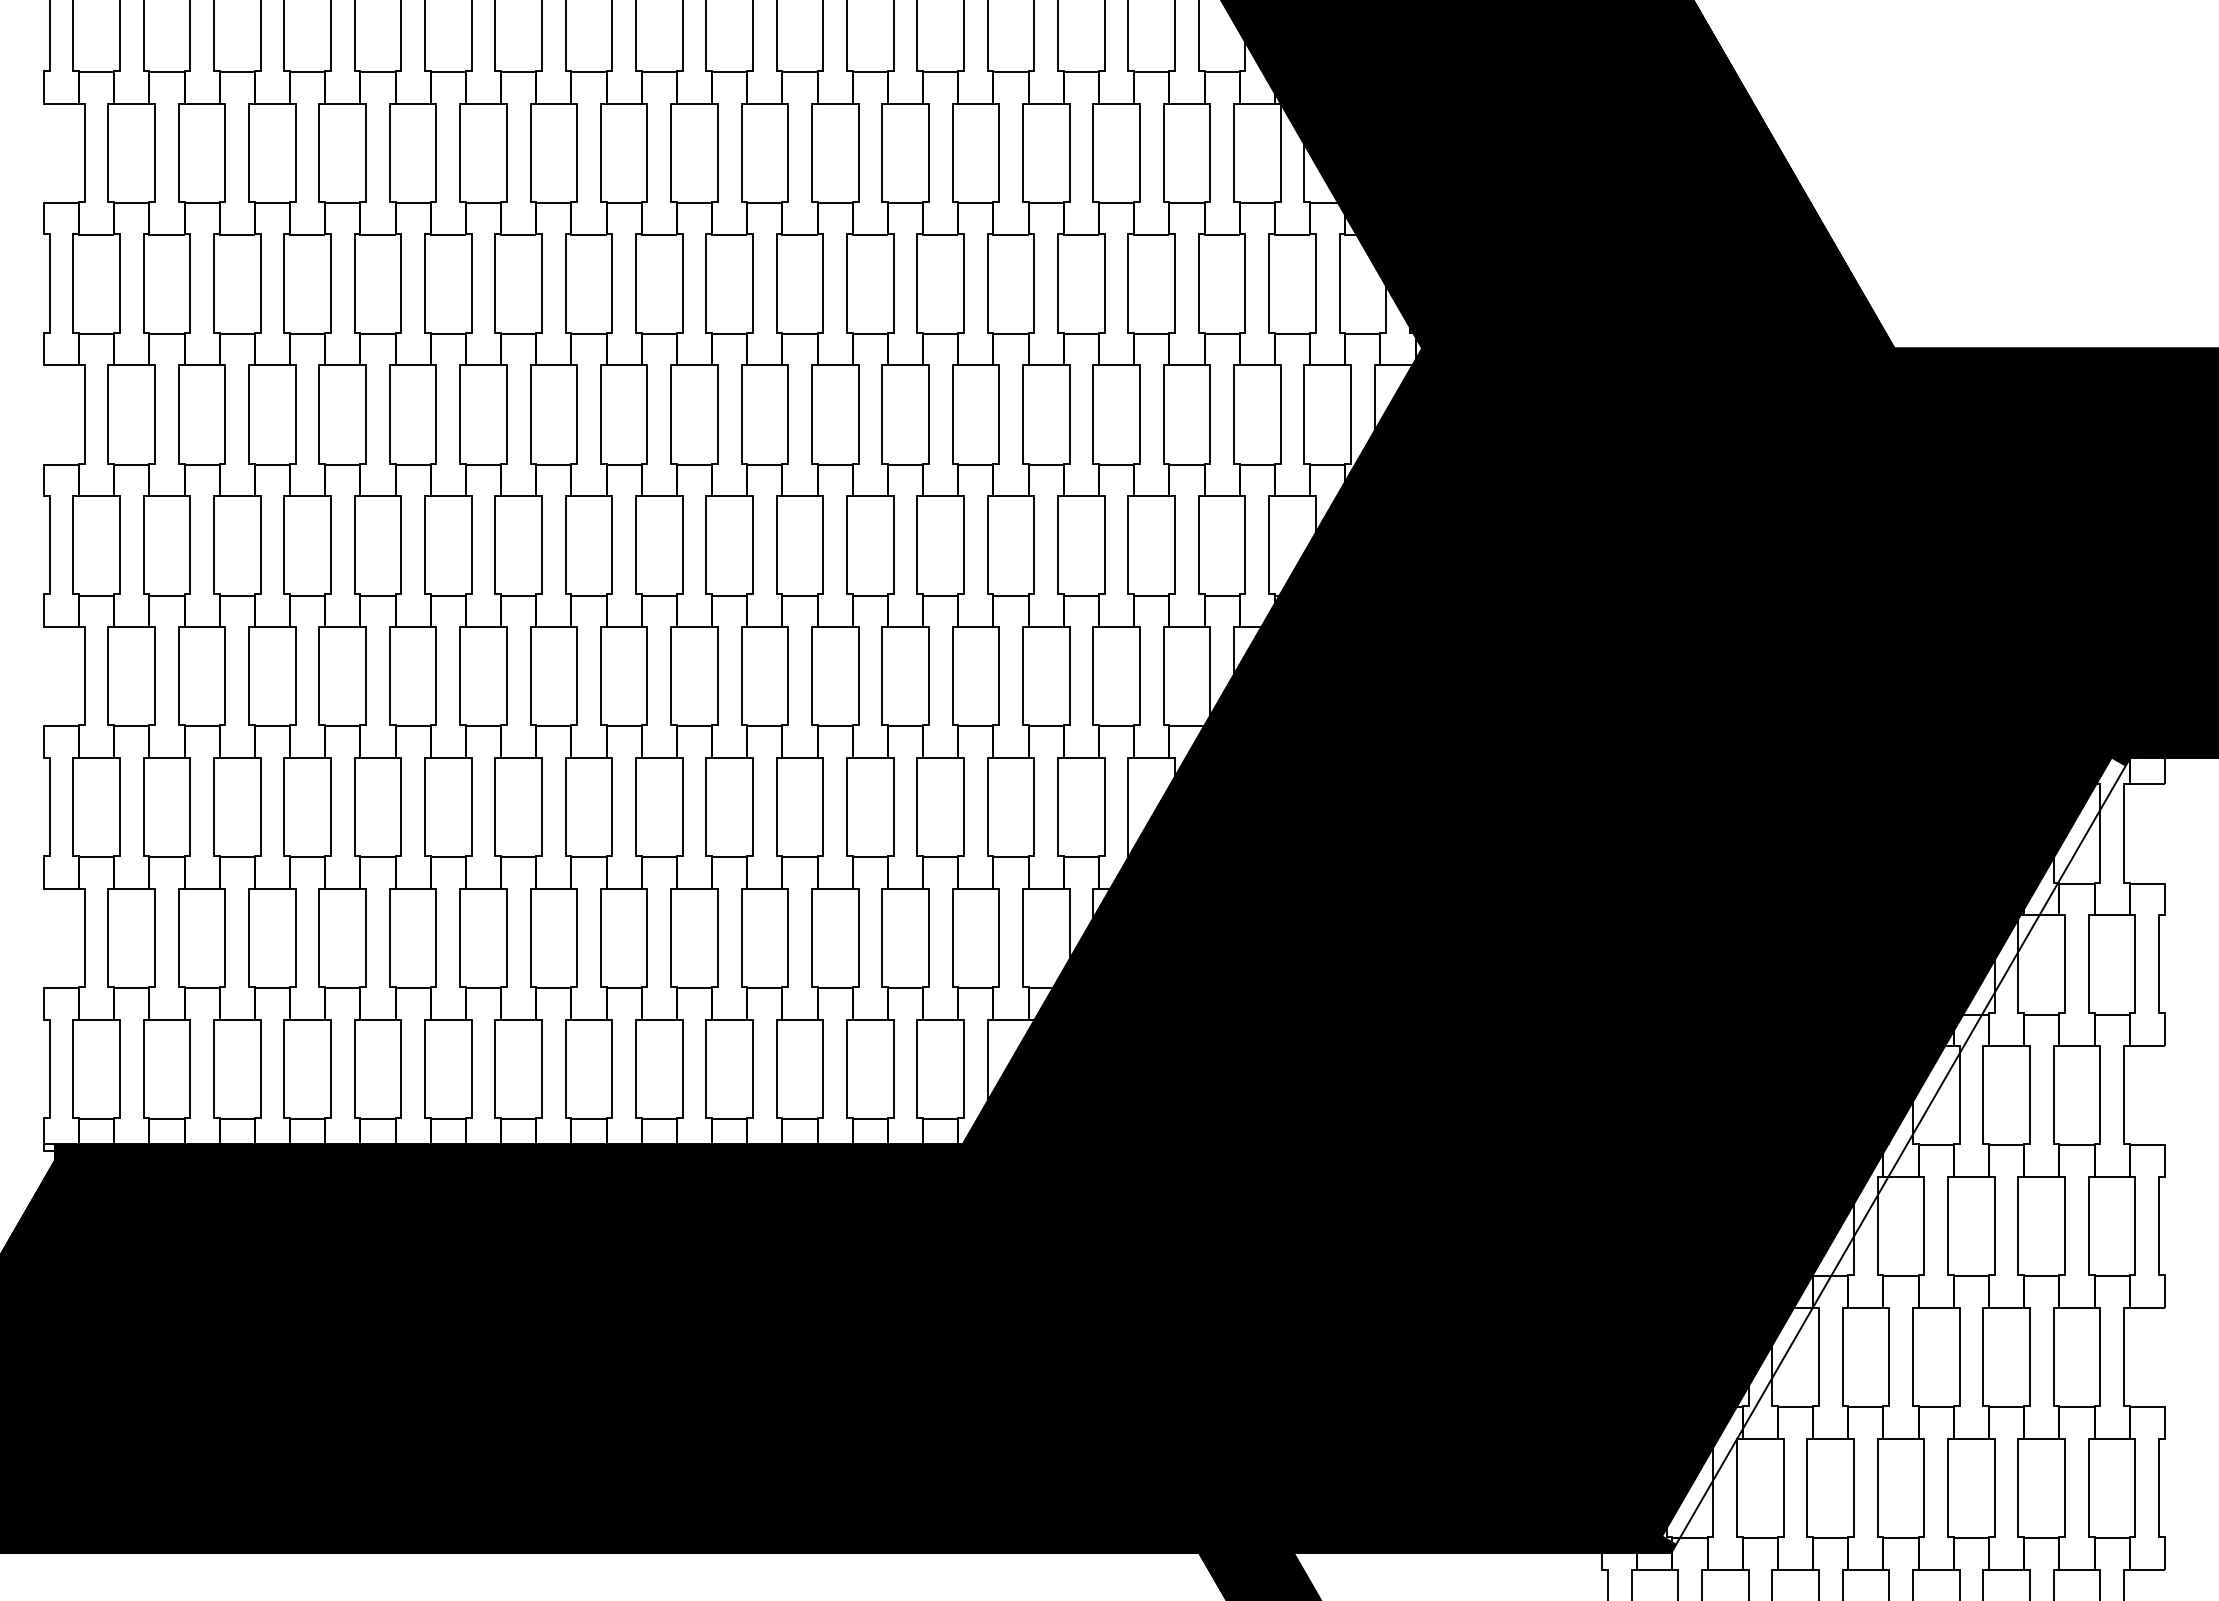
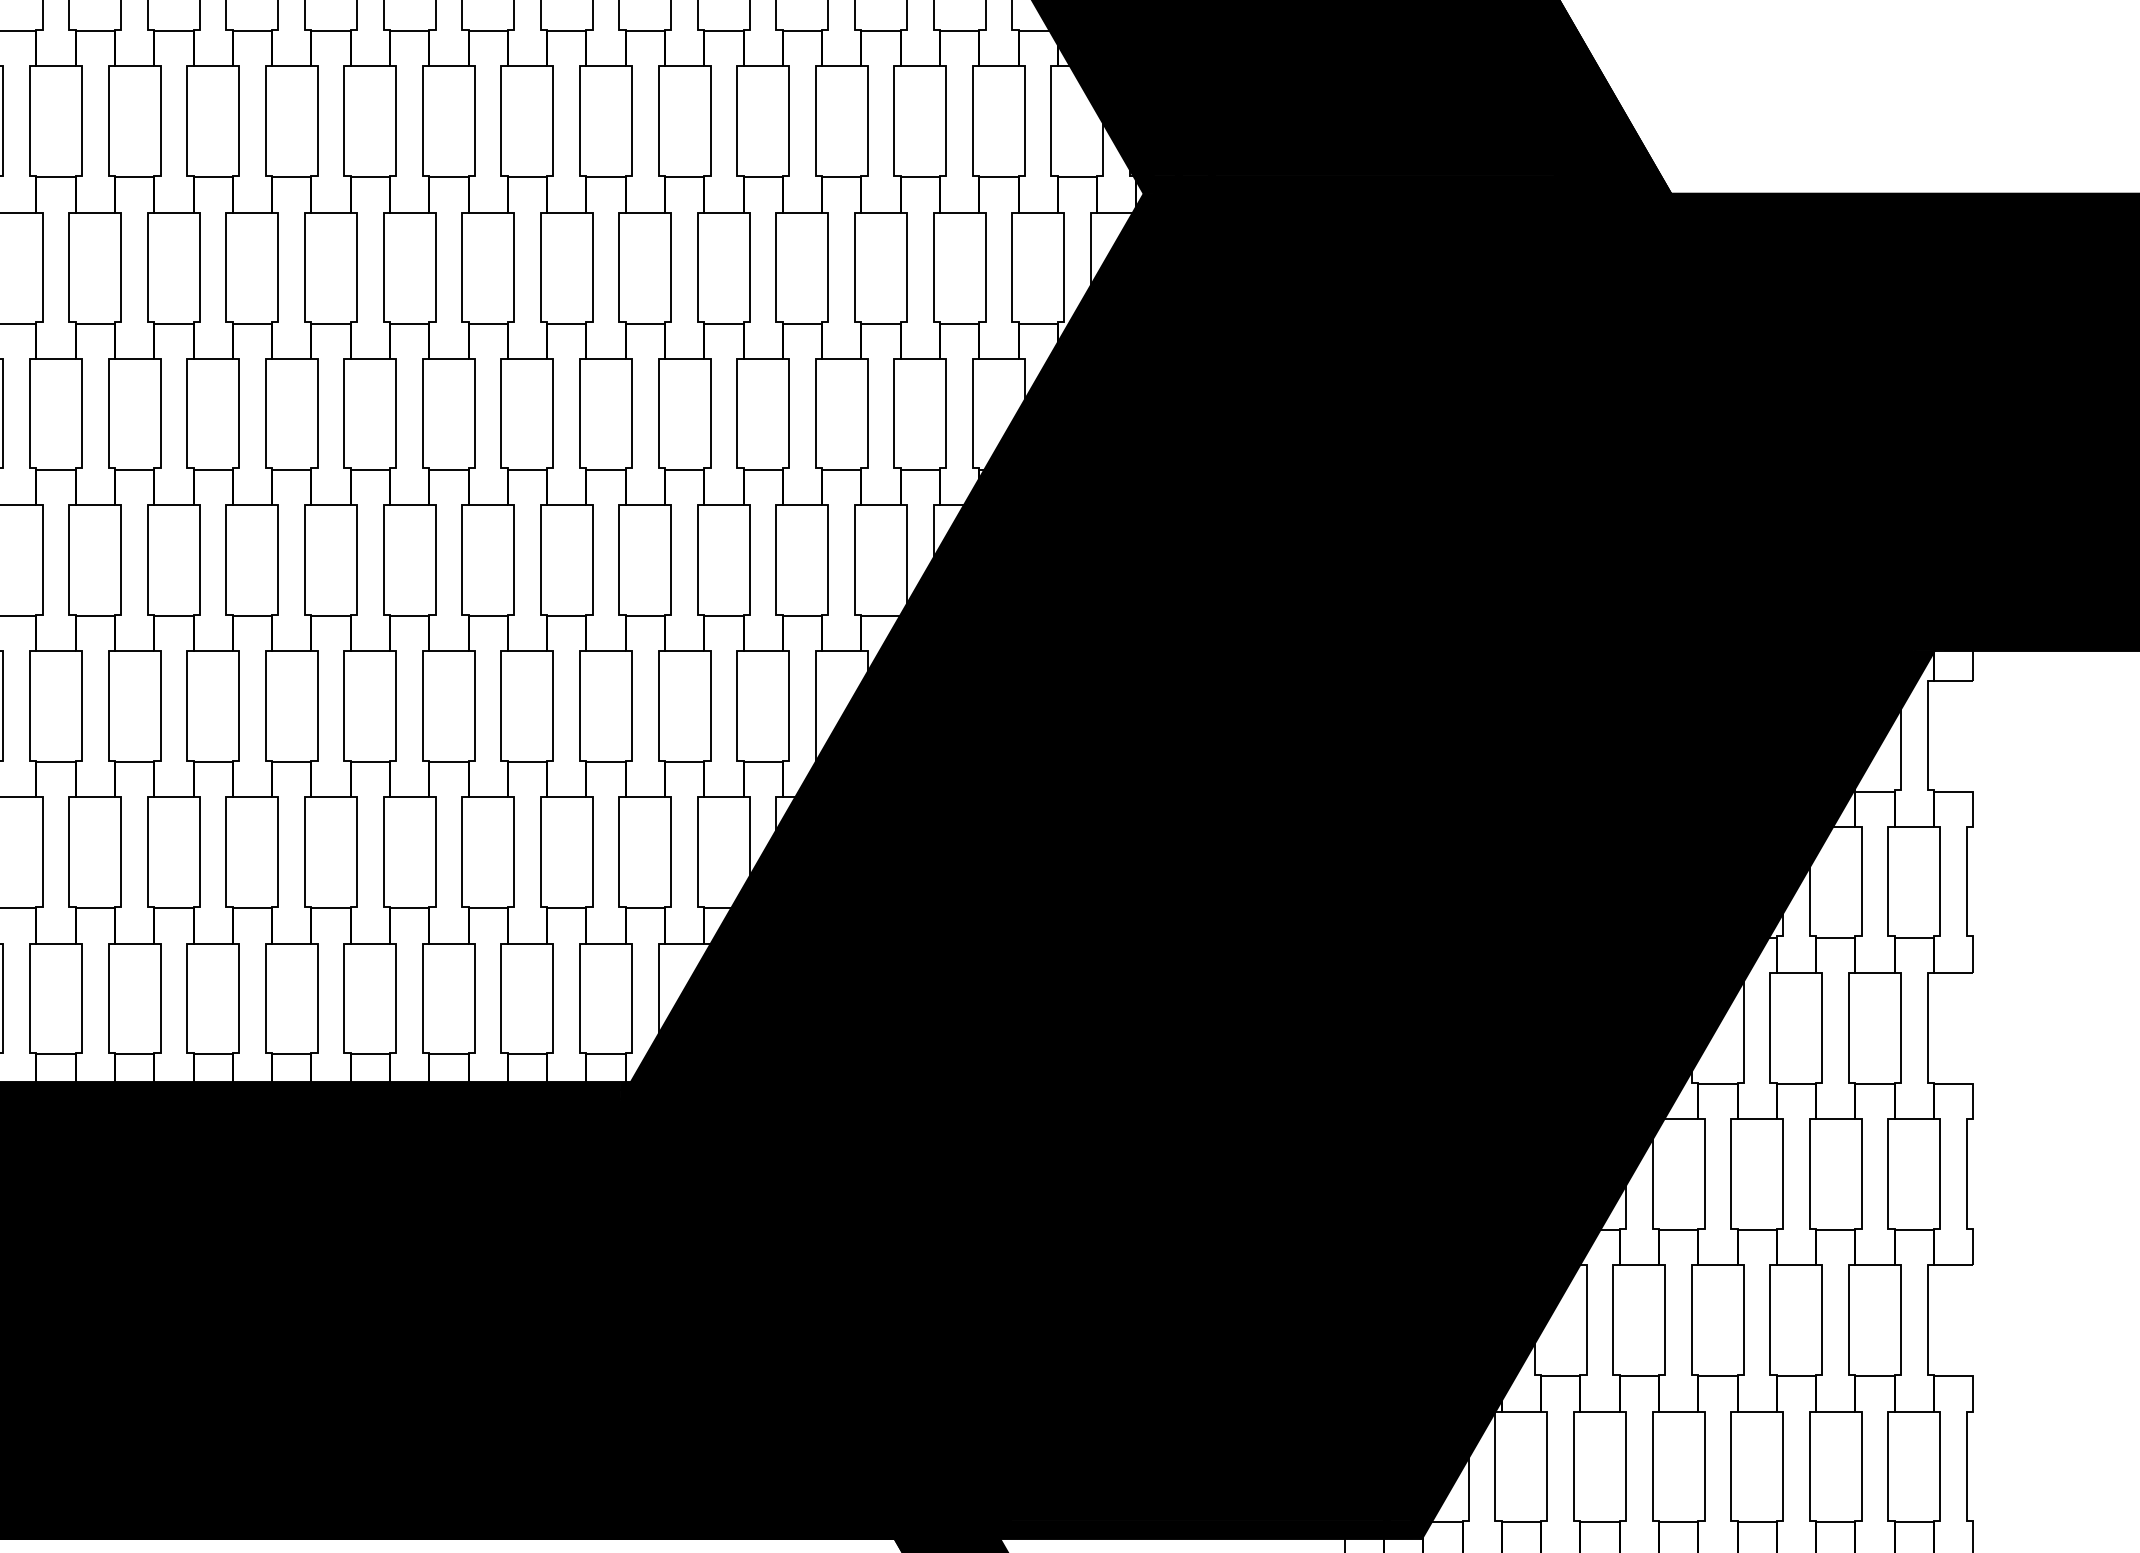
fill: (1893, 1150) -> (1670, 1089), added

